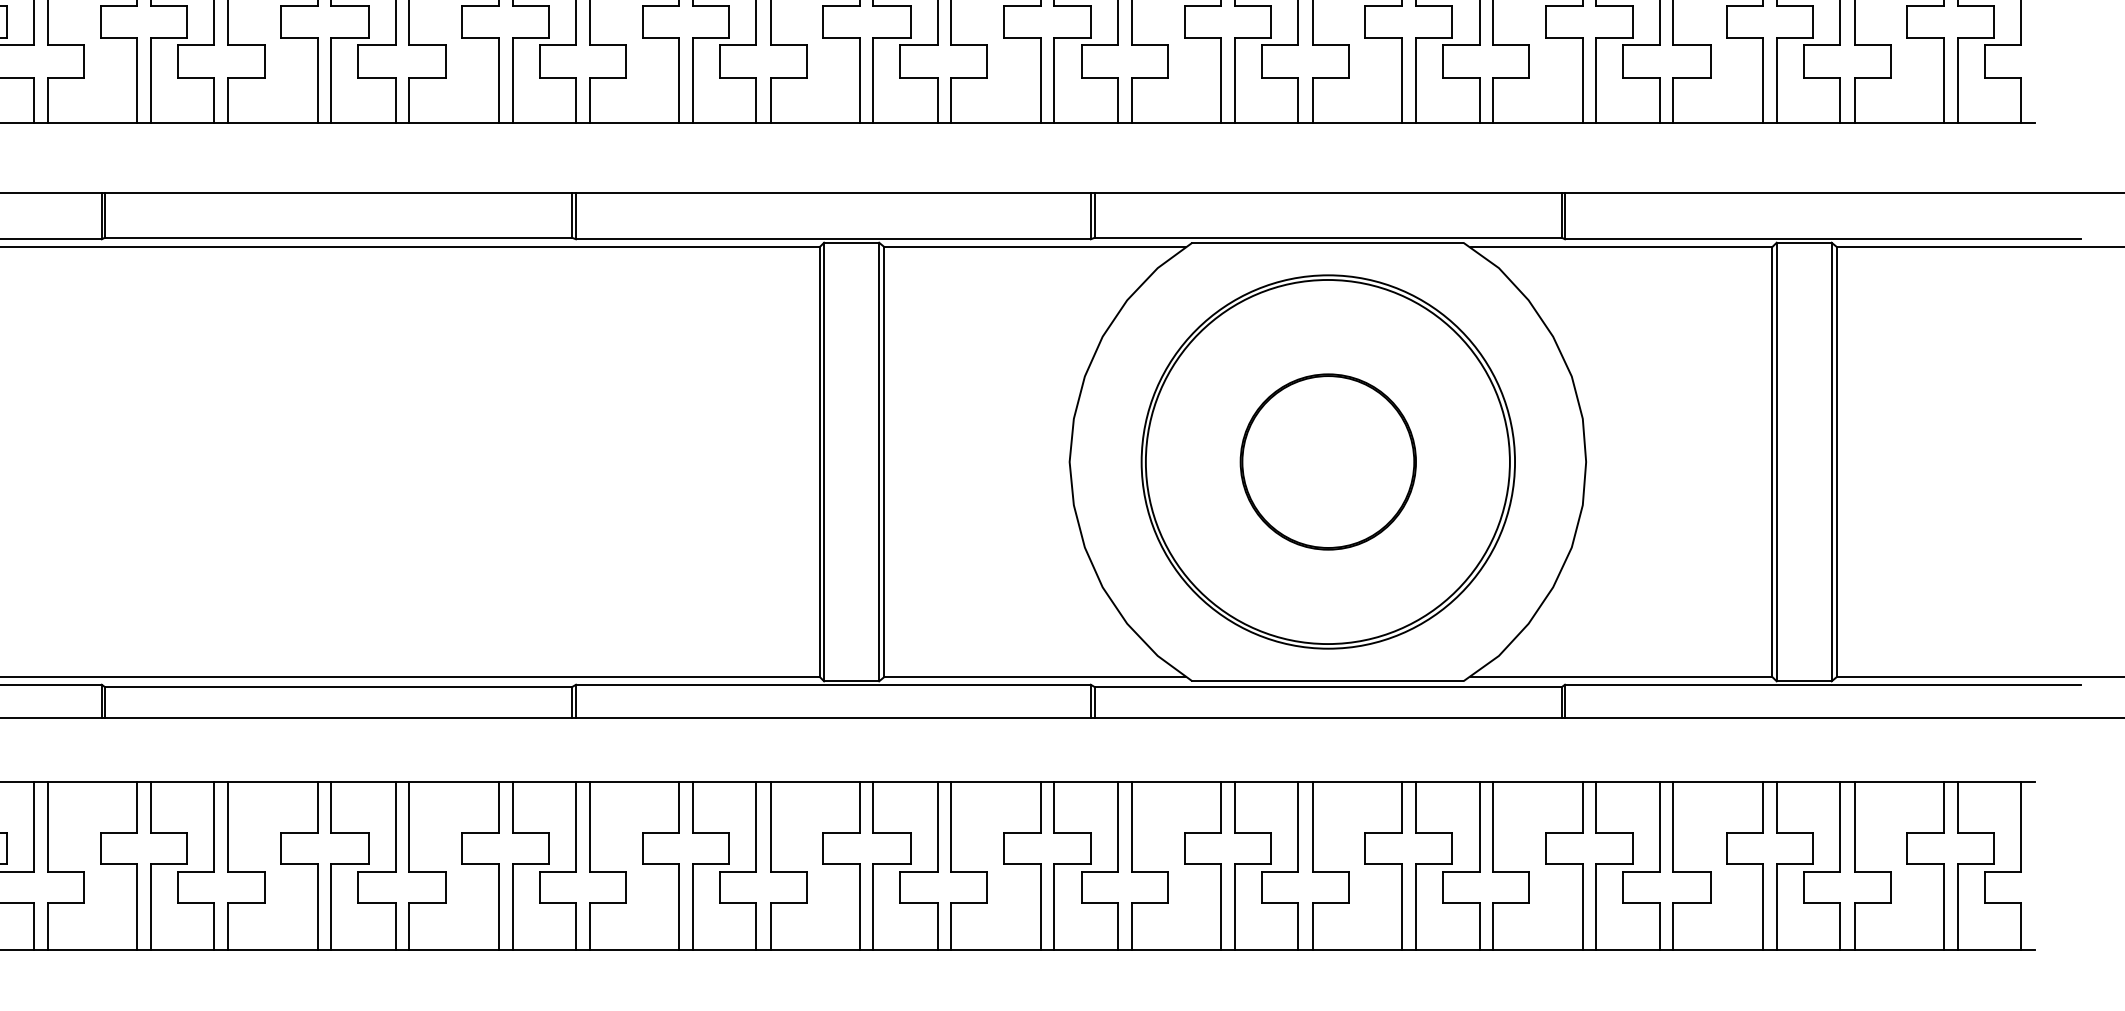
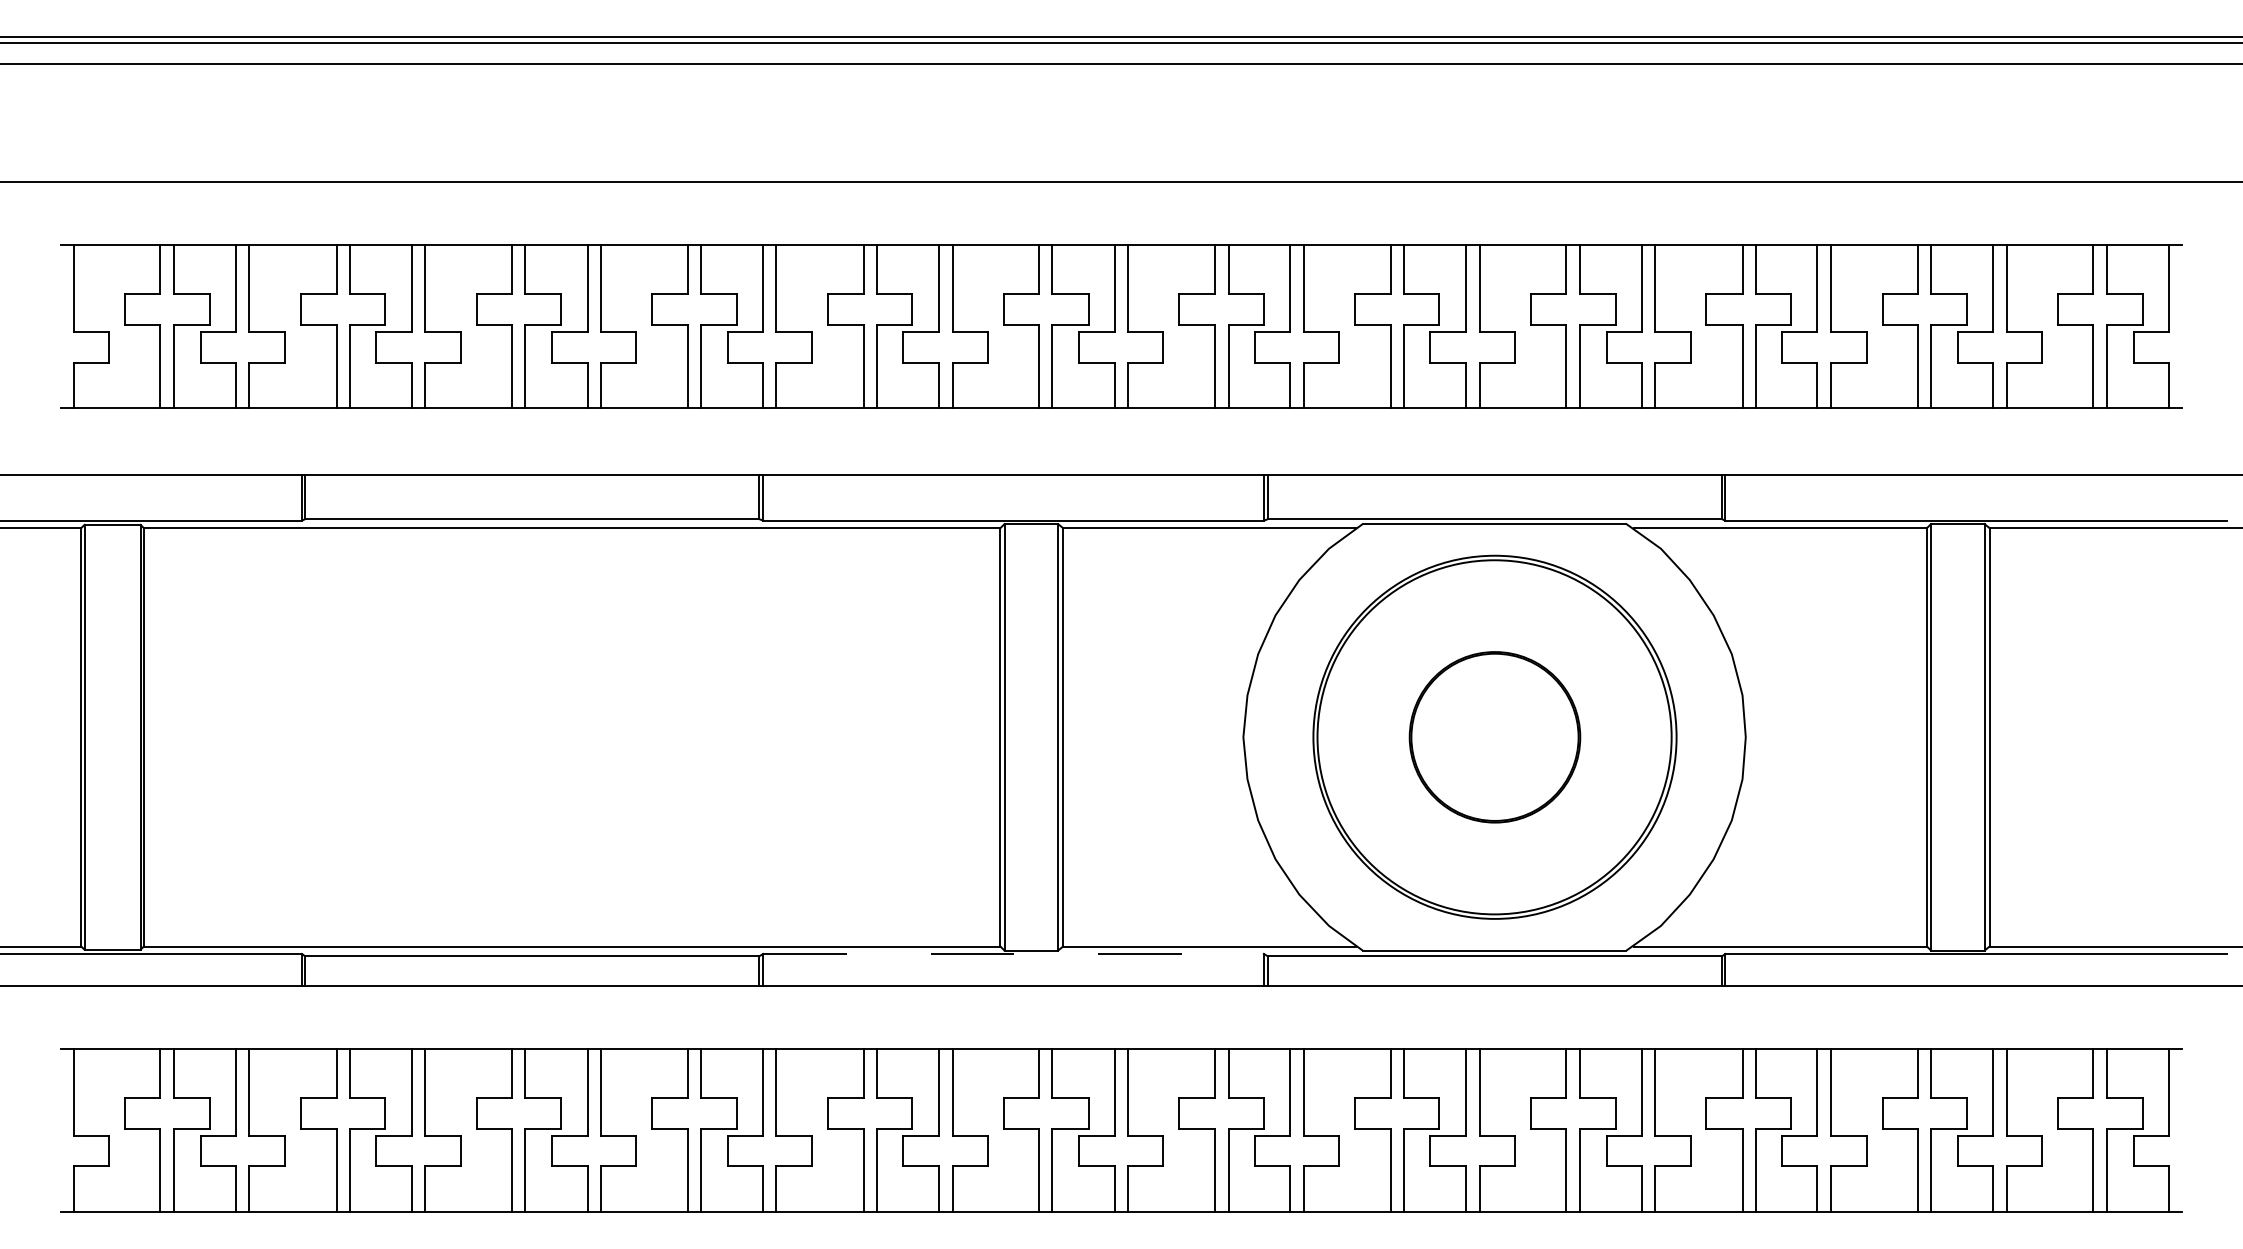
line: (834, 684) -> (1014, 953), solid -> dashed

